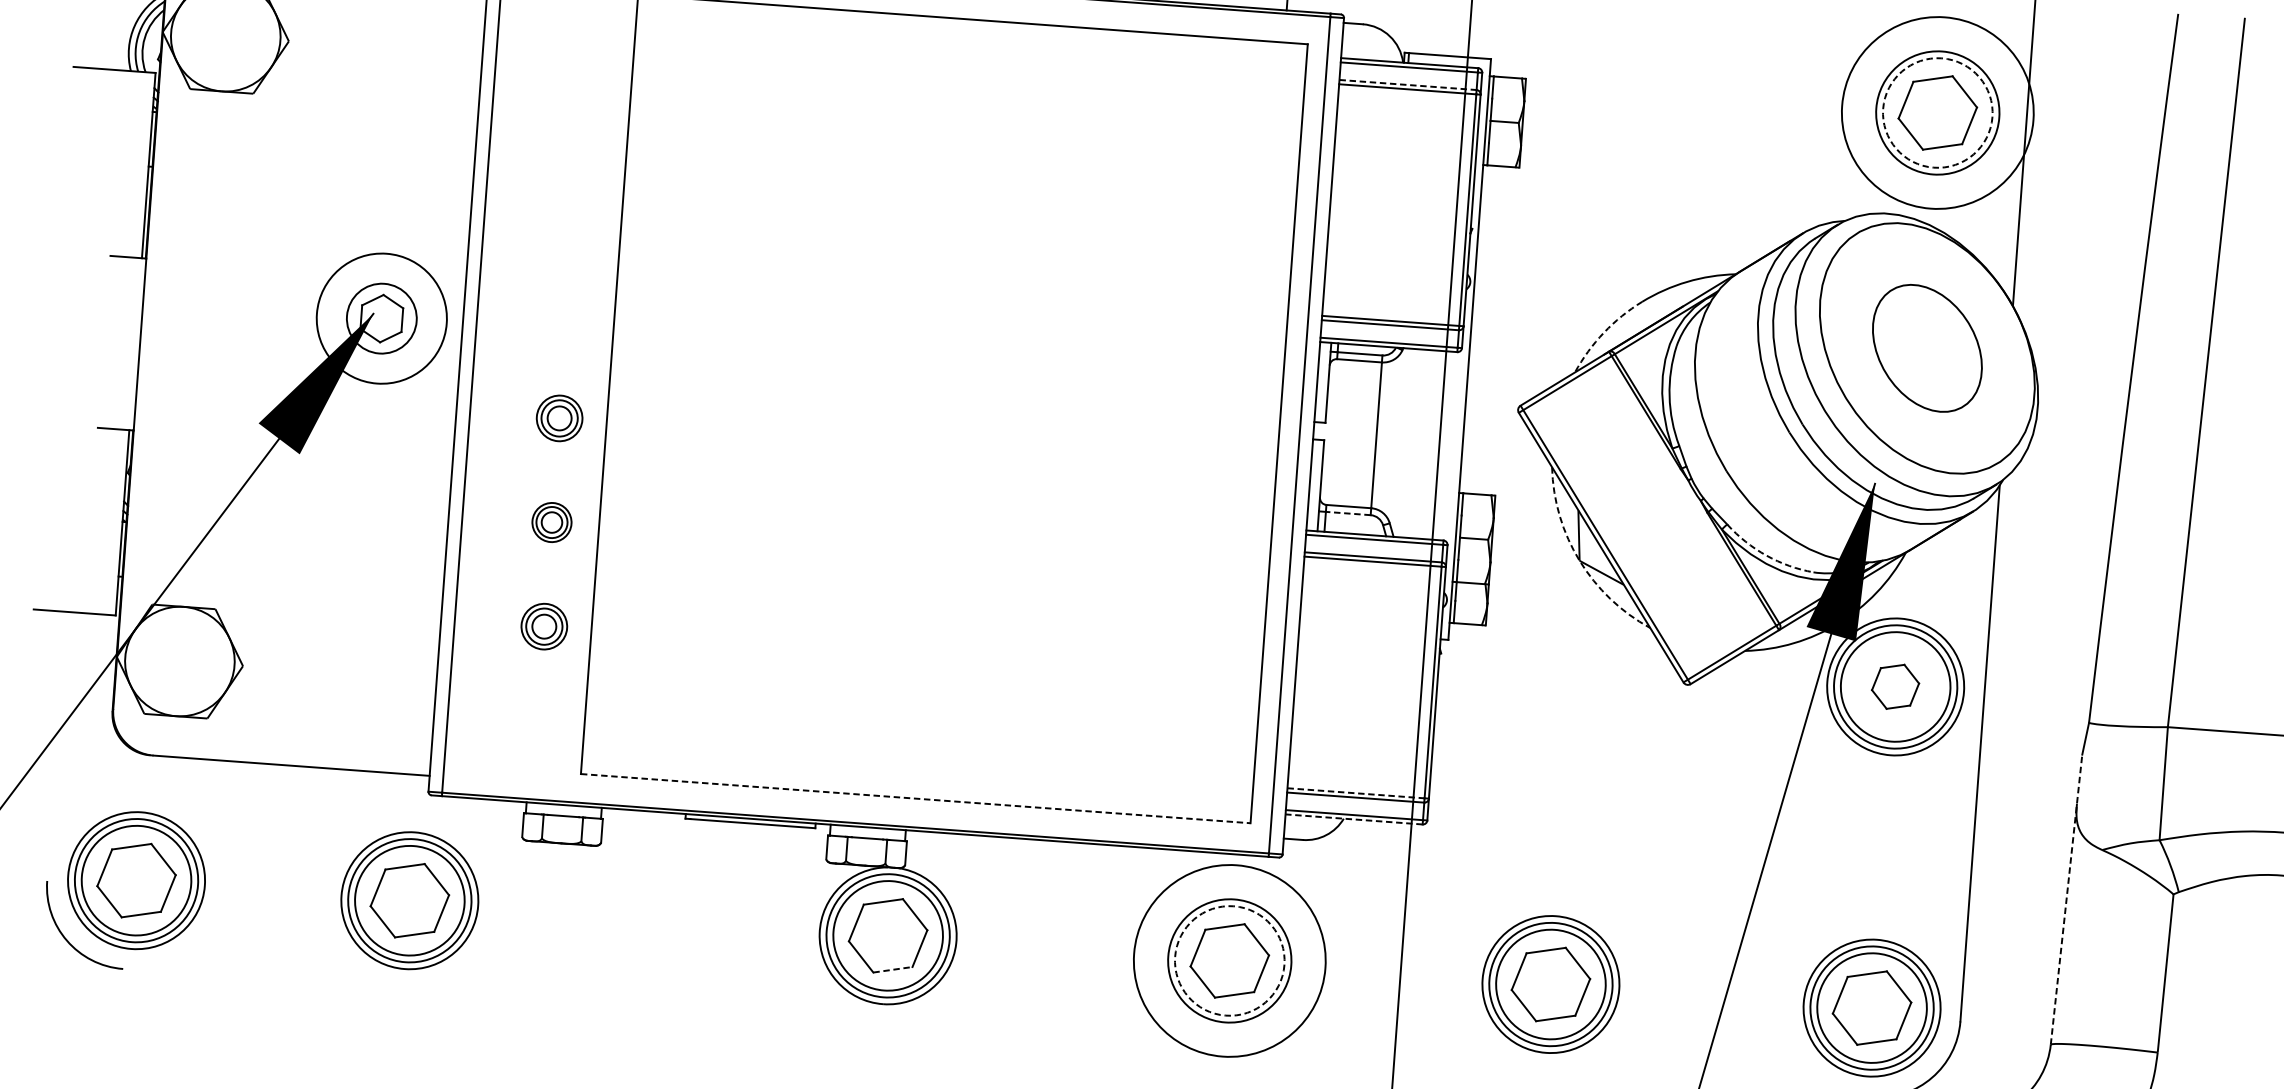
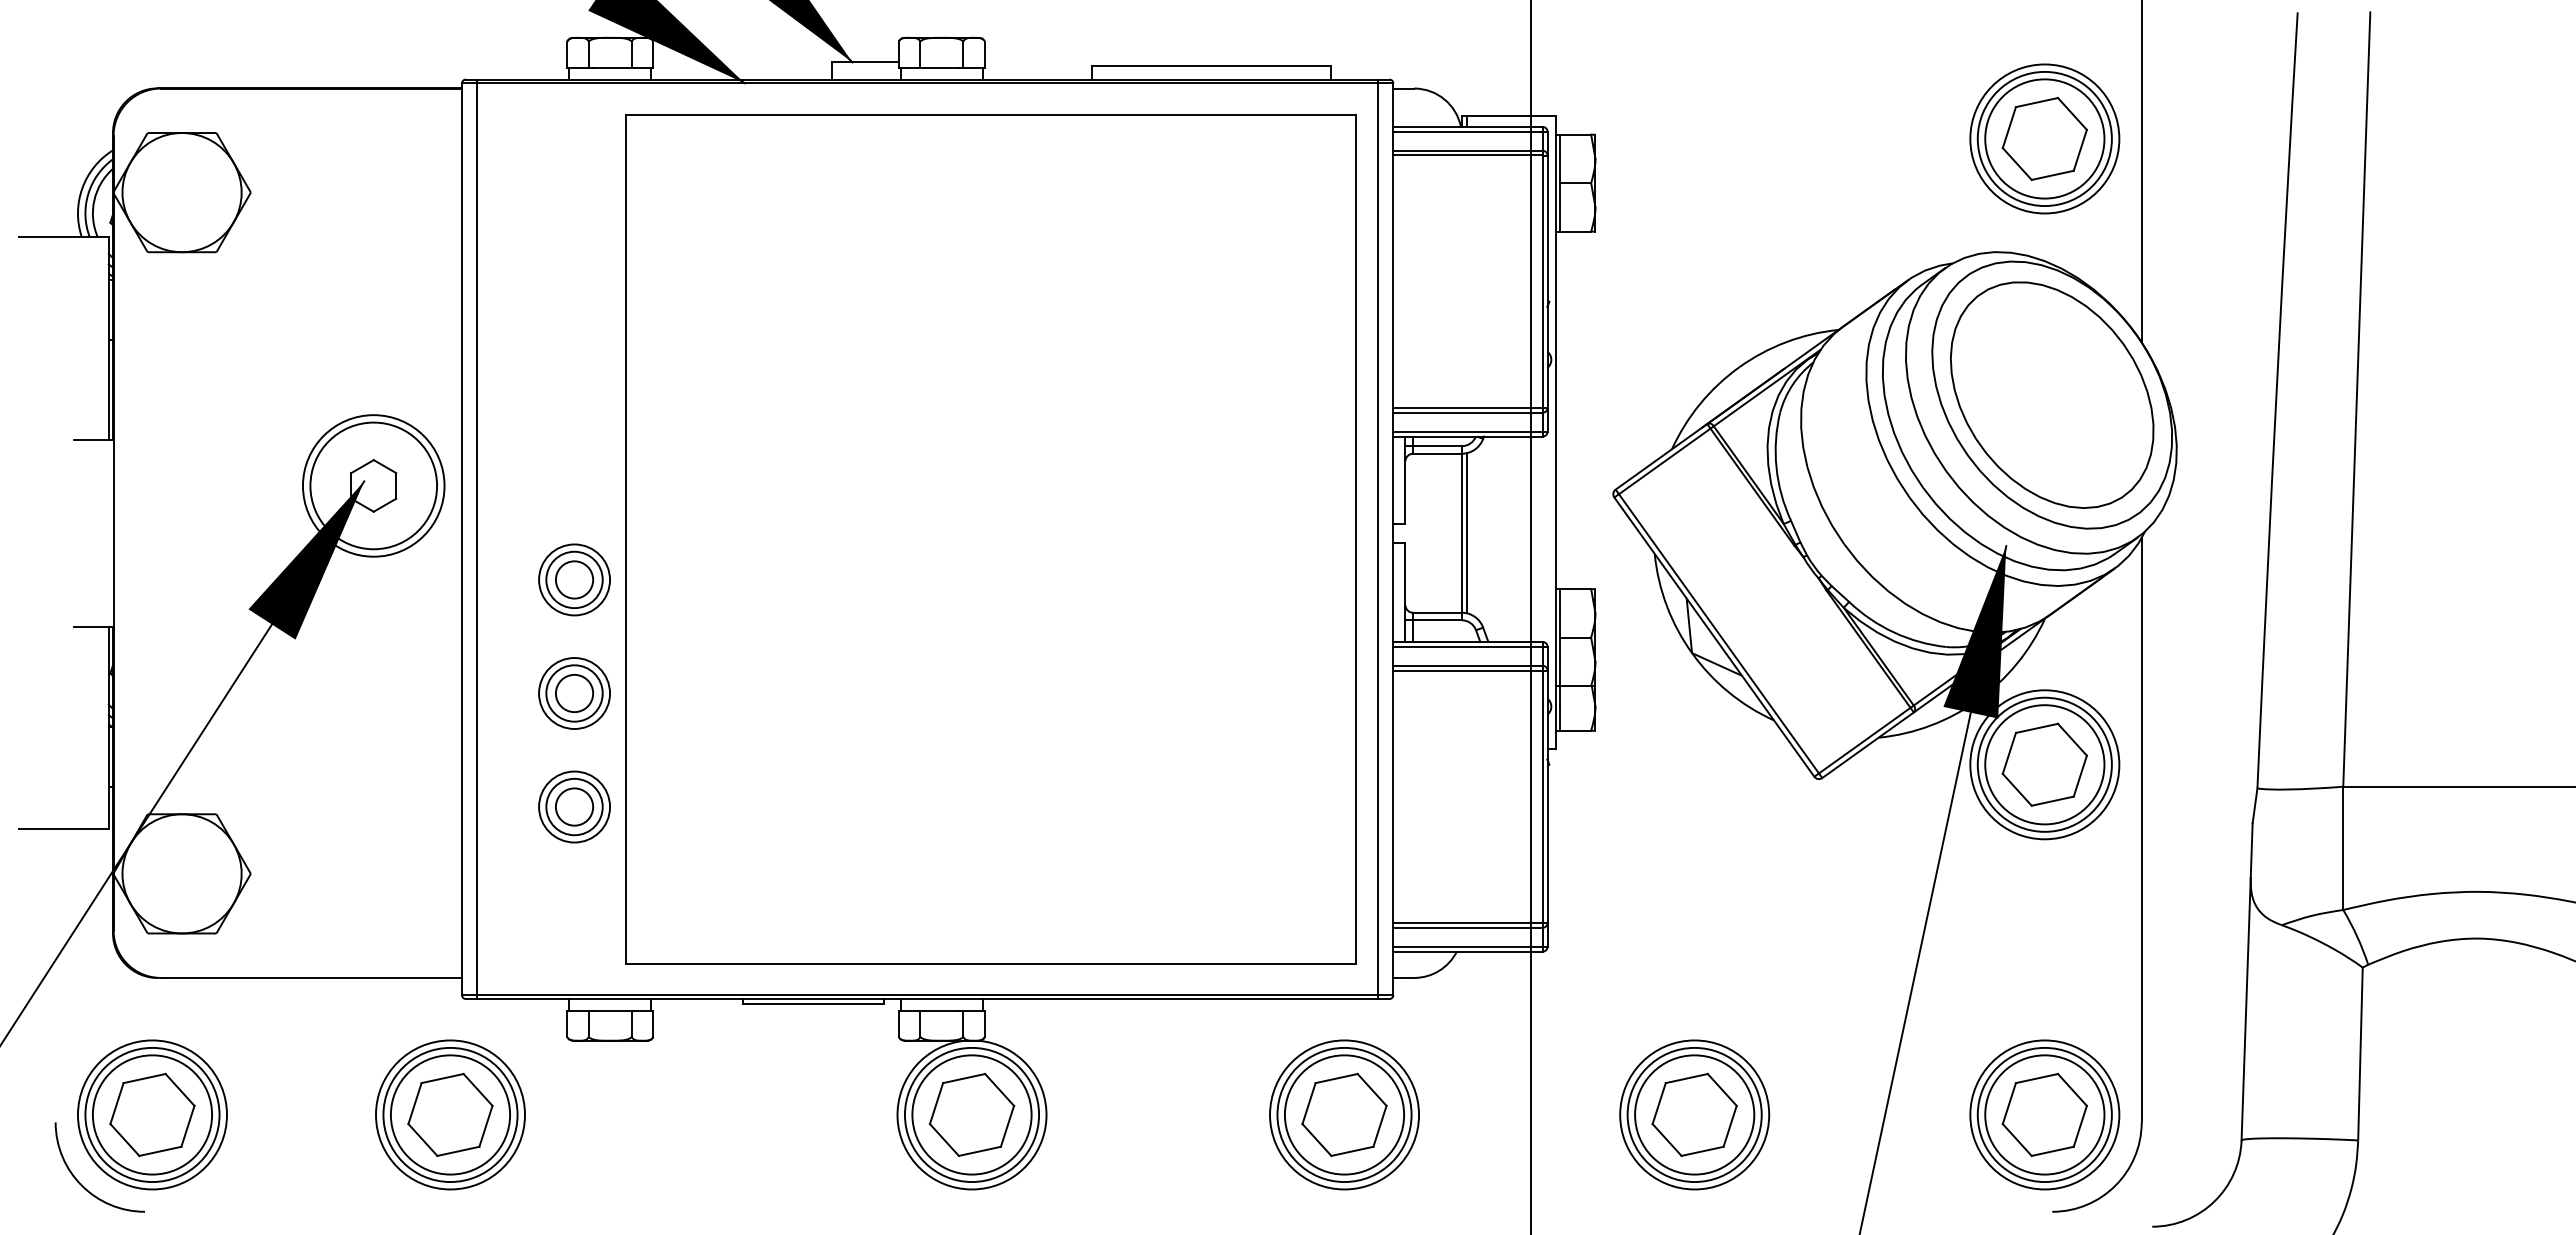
line: (1408, 84) -> (1468, 150), dashed -> solid
circle: (1937, 112) -> (2044, 138), dashed -> solid
circle: (1937, 112) -> (2044, 138), size x0.71
circle: (381, 318) -> (373, 485), size x1.67
arc: (1604, 332) -> (1700, 403), dashed -> solid
part: (1927, 347) -> (2052, 394), size x1.67
part: (559, 418) -> (574, 579), size x1.43
line: (1380, 435) -> (1466, 533), added
line: (1347, 513) -> (1436, 620), dashed -> solid
part: (551, 522) -> (574, 693), size x1.67
arc: (1766, 555) -> (1894, 632), dashed -> solid
arc: (1580, 561) -> (1692, 653), dashed -> solid
part: (544, 626) -> (574, 806), size x1.43
part: (1895, 686) -> (2044, 764), size x1.67
line: (1356, 793) -> (1468, 923), dashed -> solid
line: (916, 798) -> (991, 963), dashed -> solid
line: (1354, 819) -> (1468, 951), dashed -> solid
line: (2066, 899) -> (2247, 981), dashed -> solid
circle: (1229, 960) -> (1344, 1114), dashed -> solid
circle: (1229, 960) -> (1344, 1114), size x0.71
line: (892, 969) -> (979, 1151), dashed -> solid

